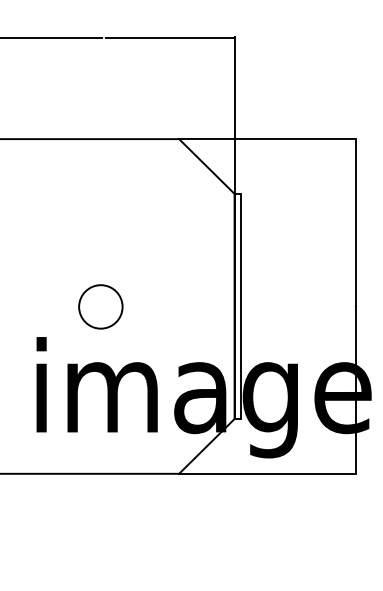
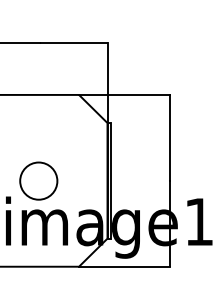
circle: (100, 305) -> (38, 180), size x1.67

